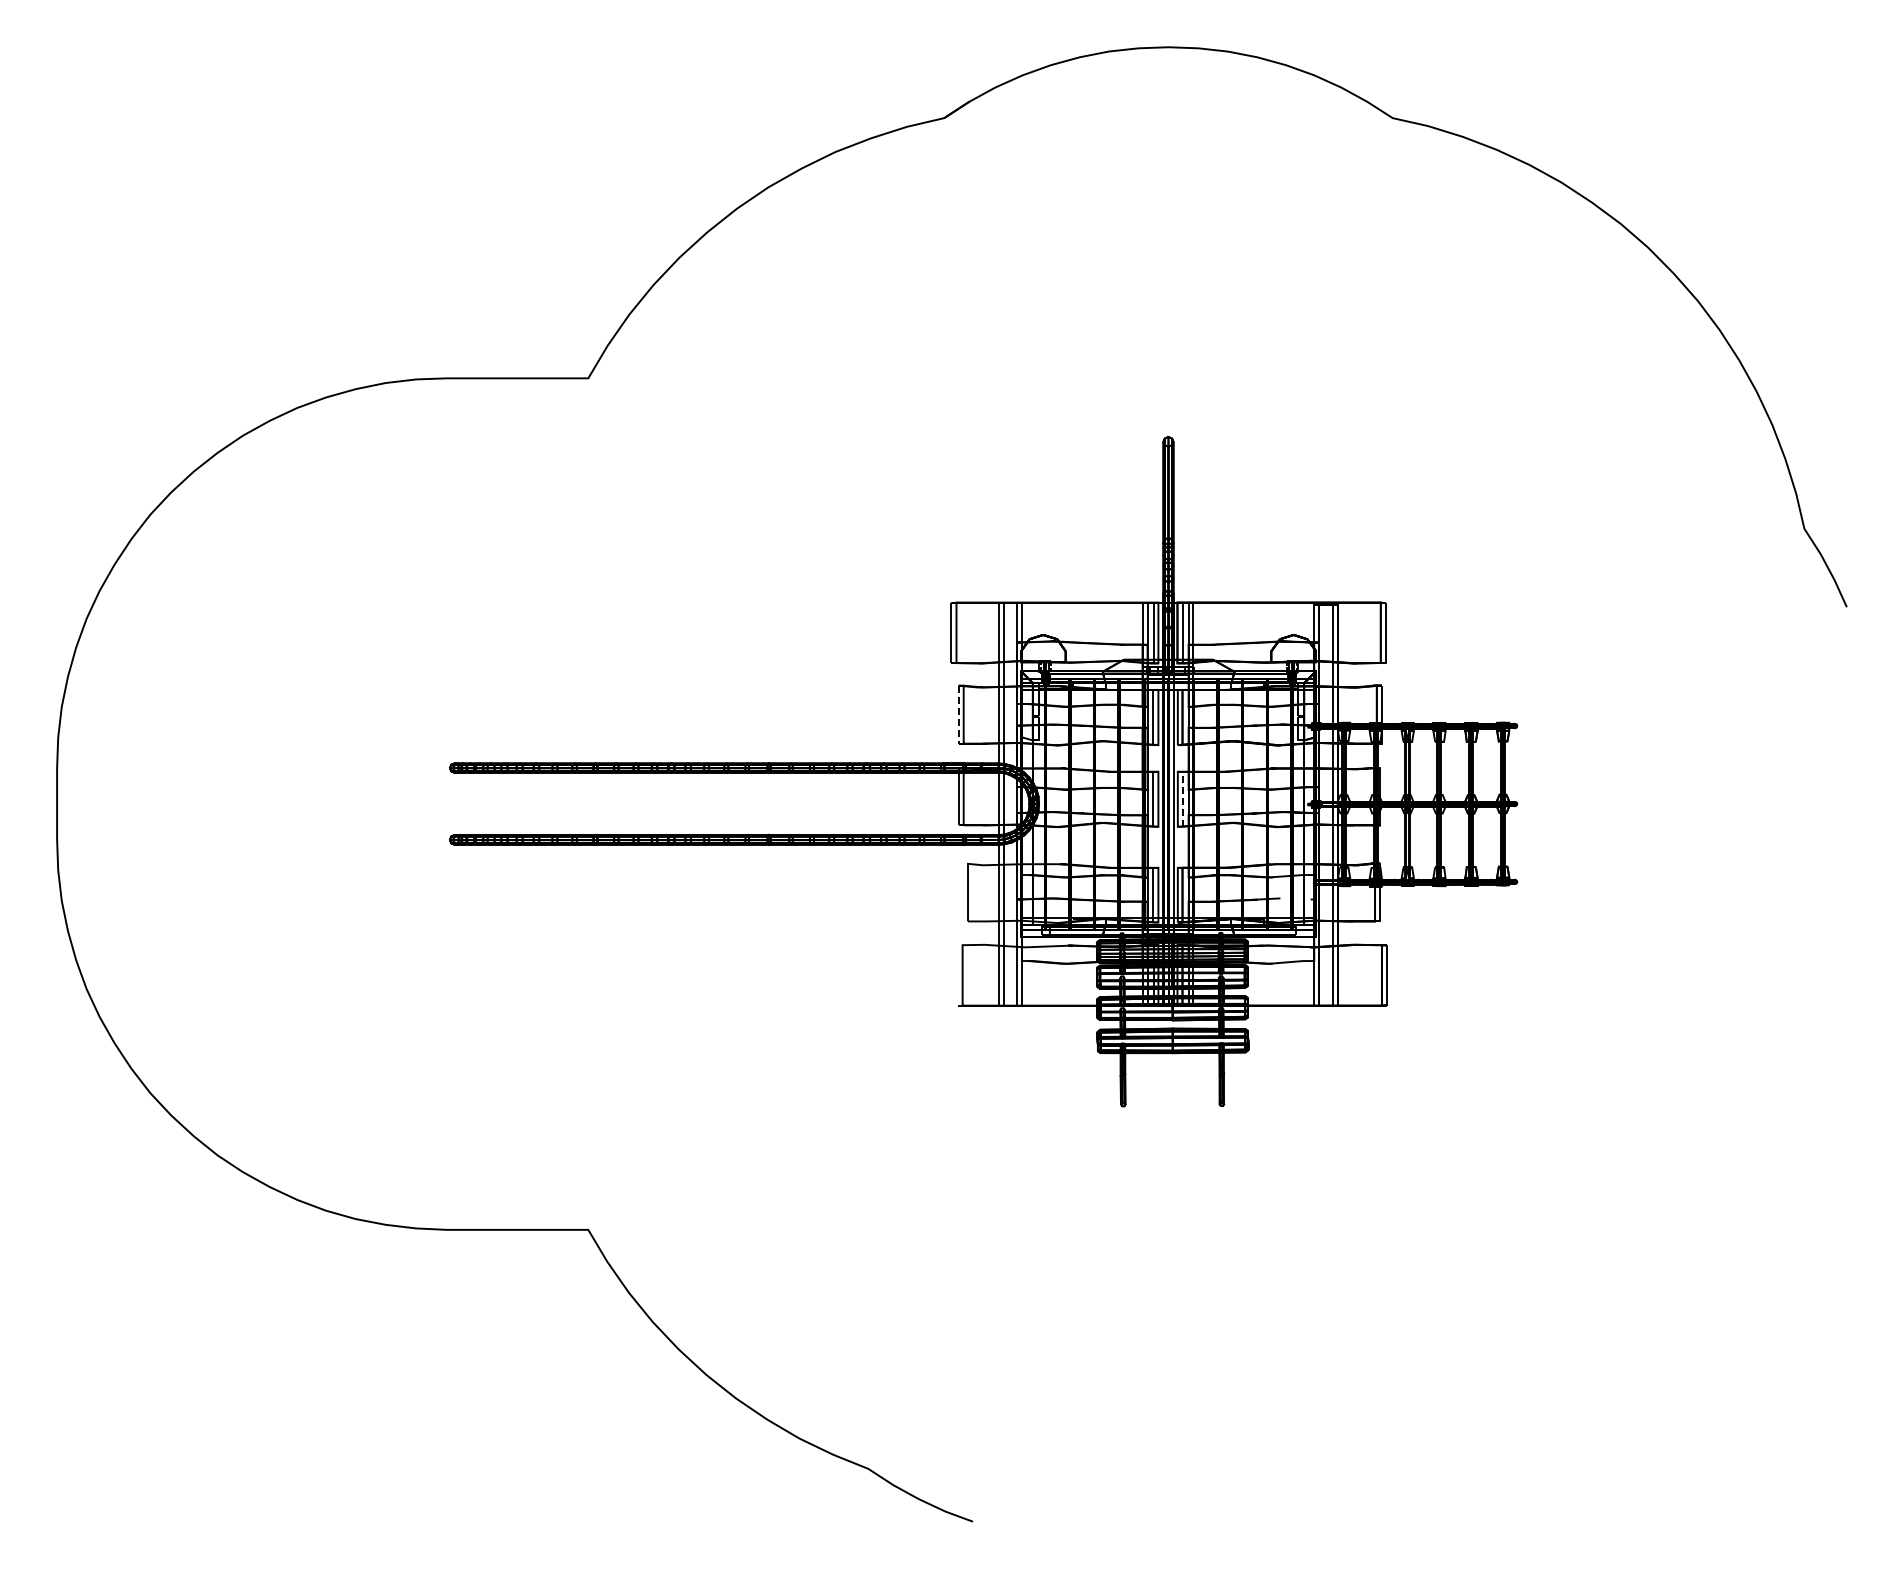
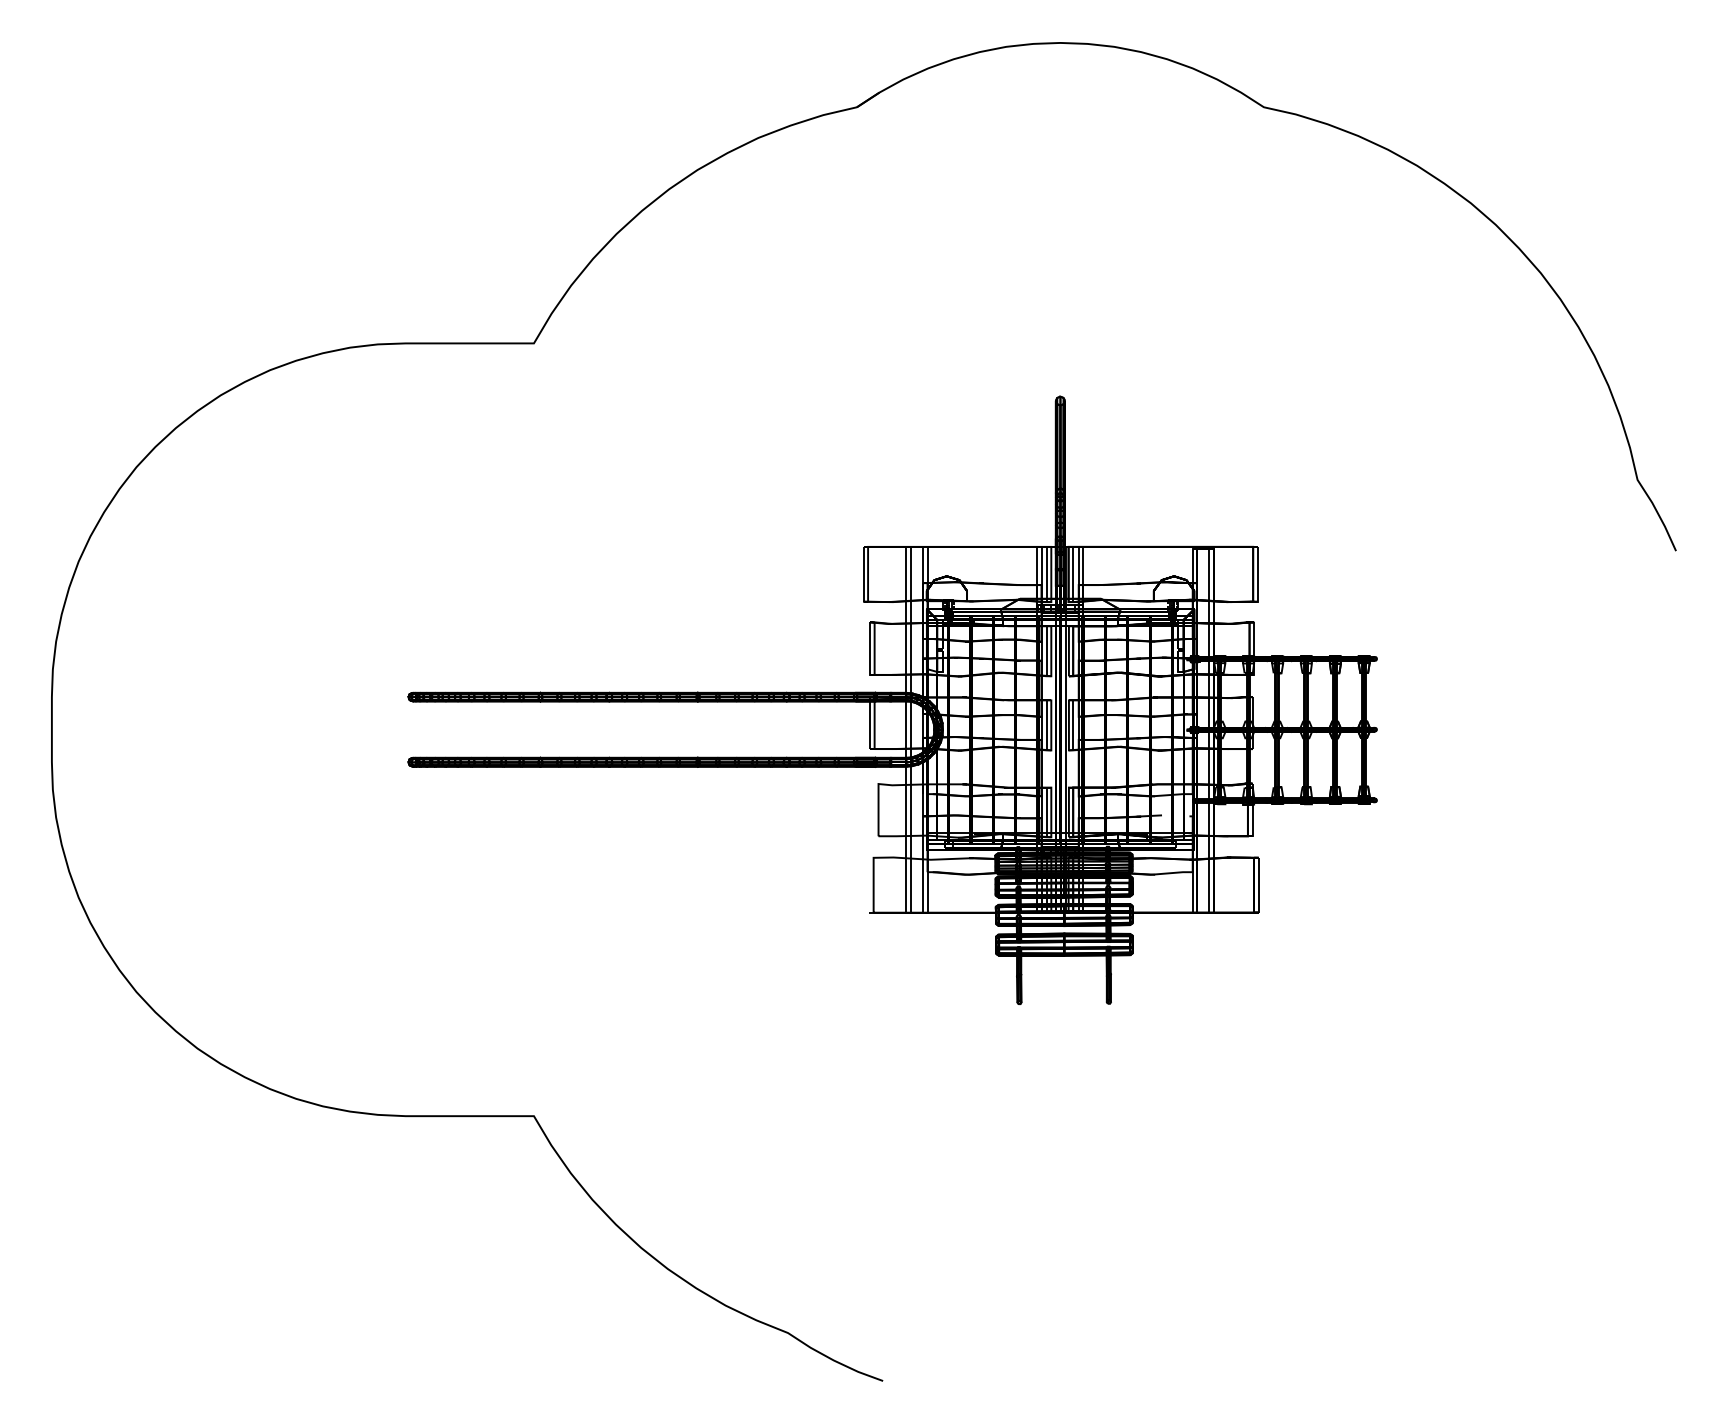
line: (958, 718) -> (869, 652), dashed -> solid
line: (1182, 799) -> (1073, 725), dashed -> solid

